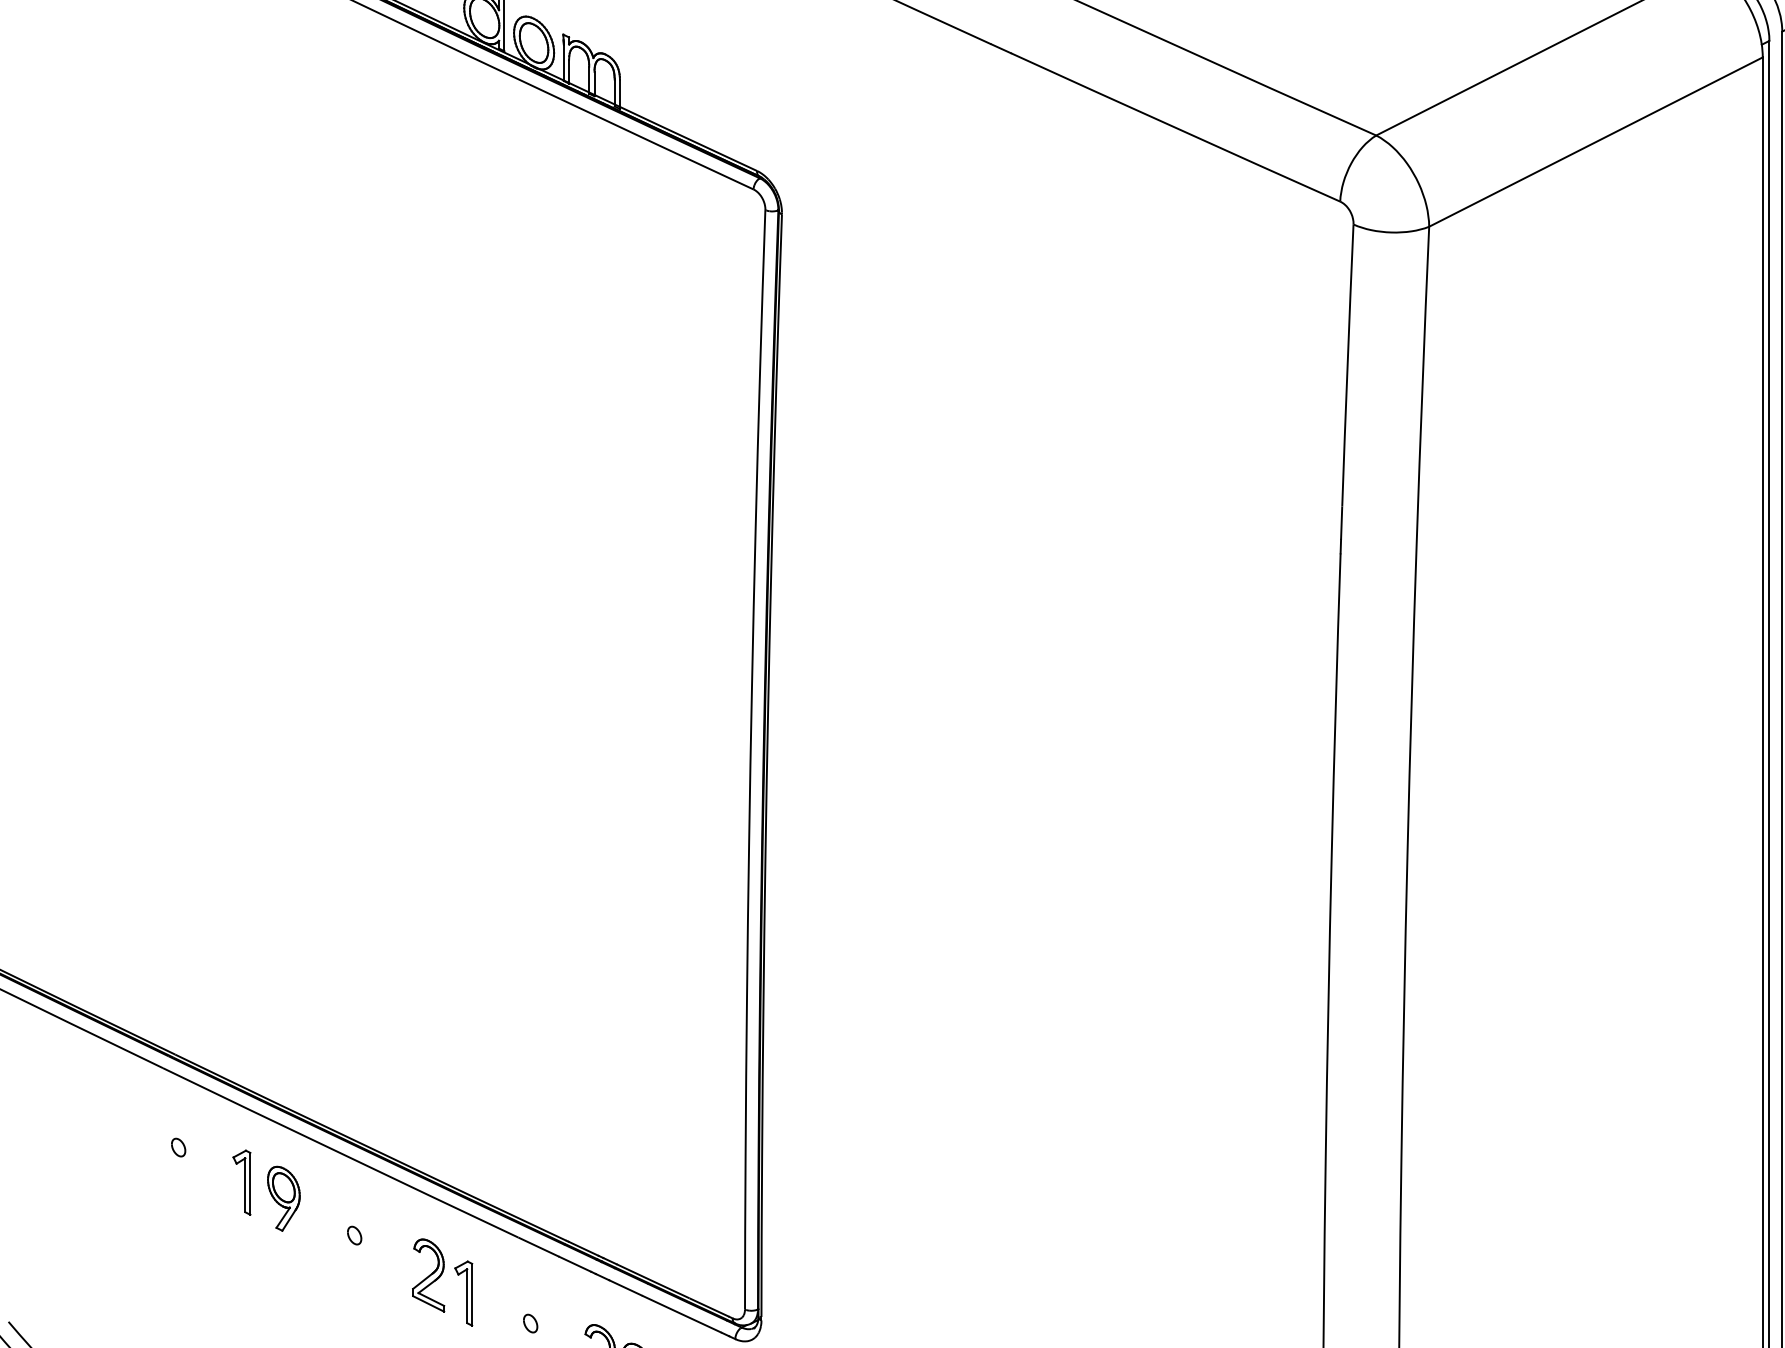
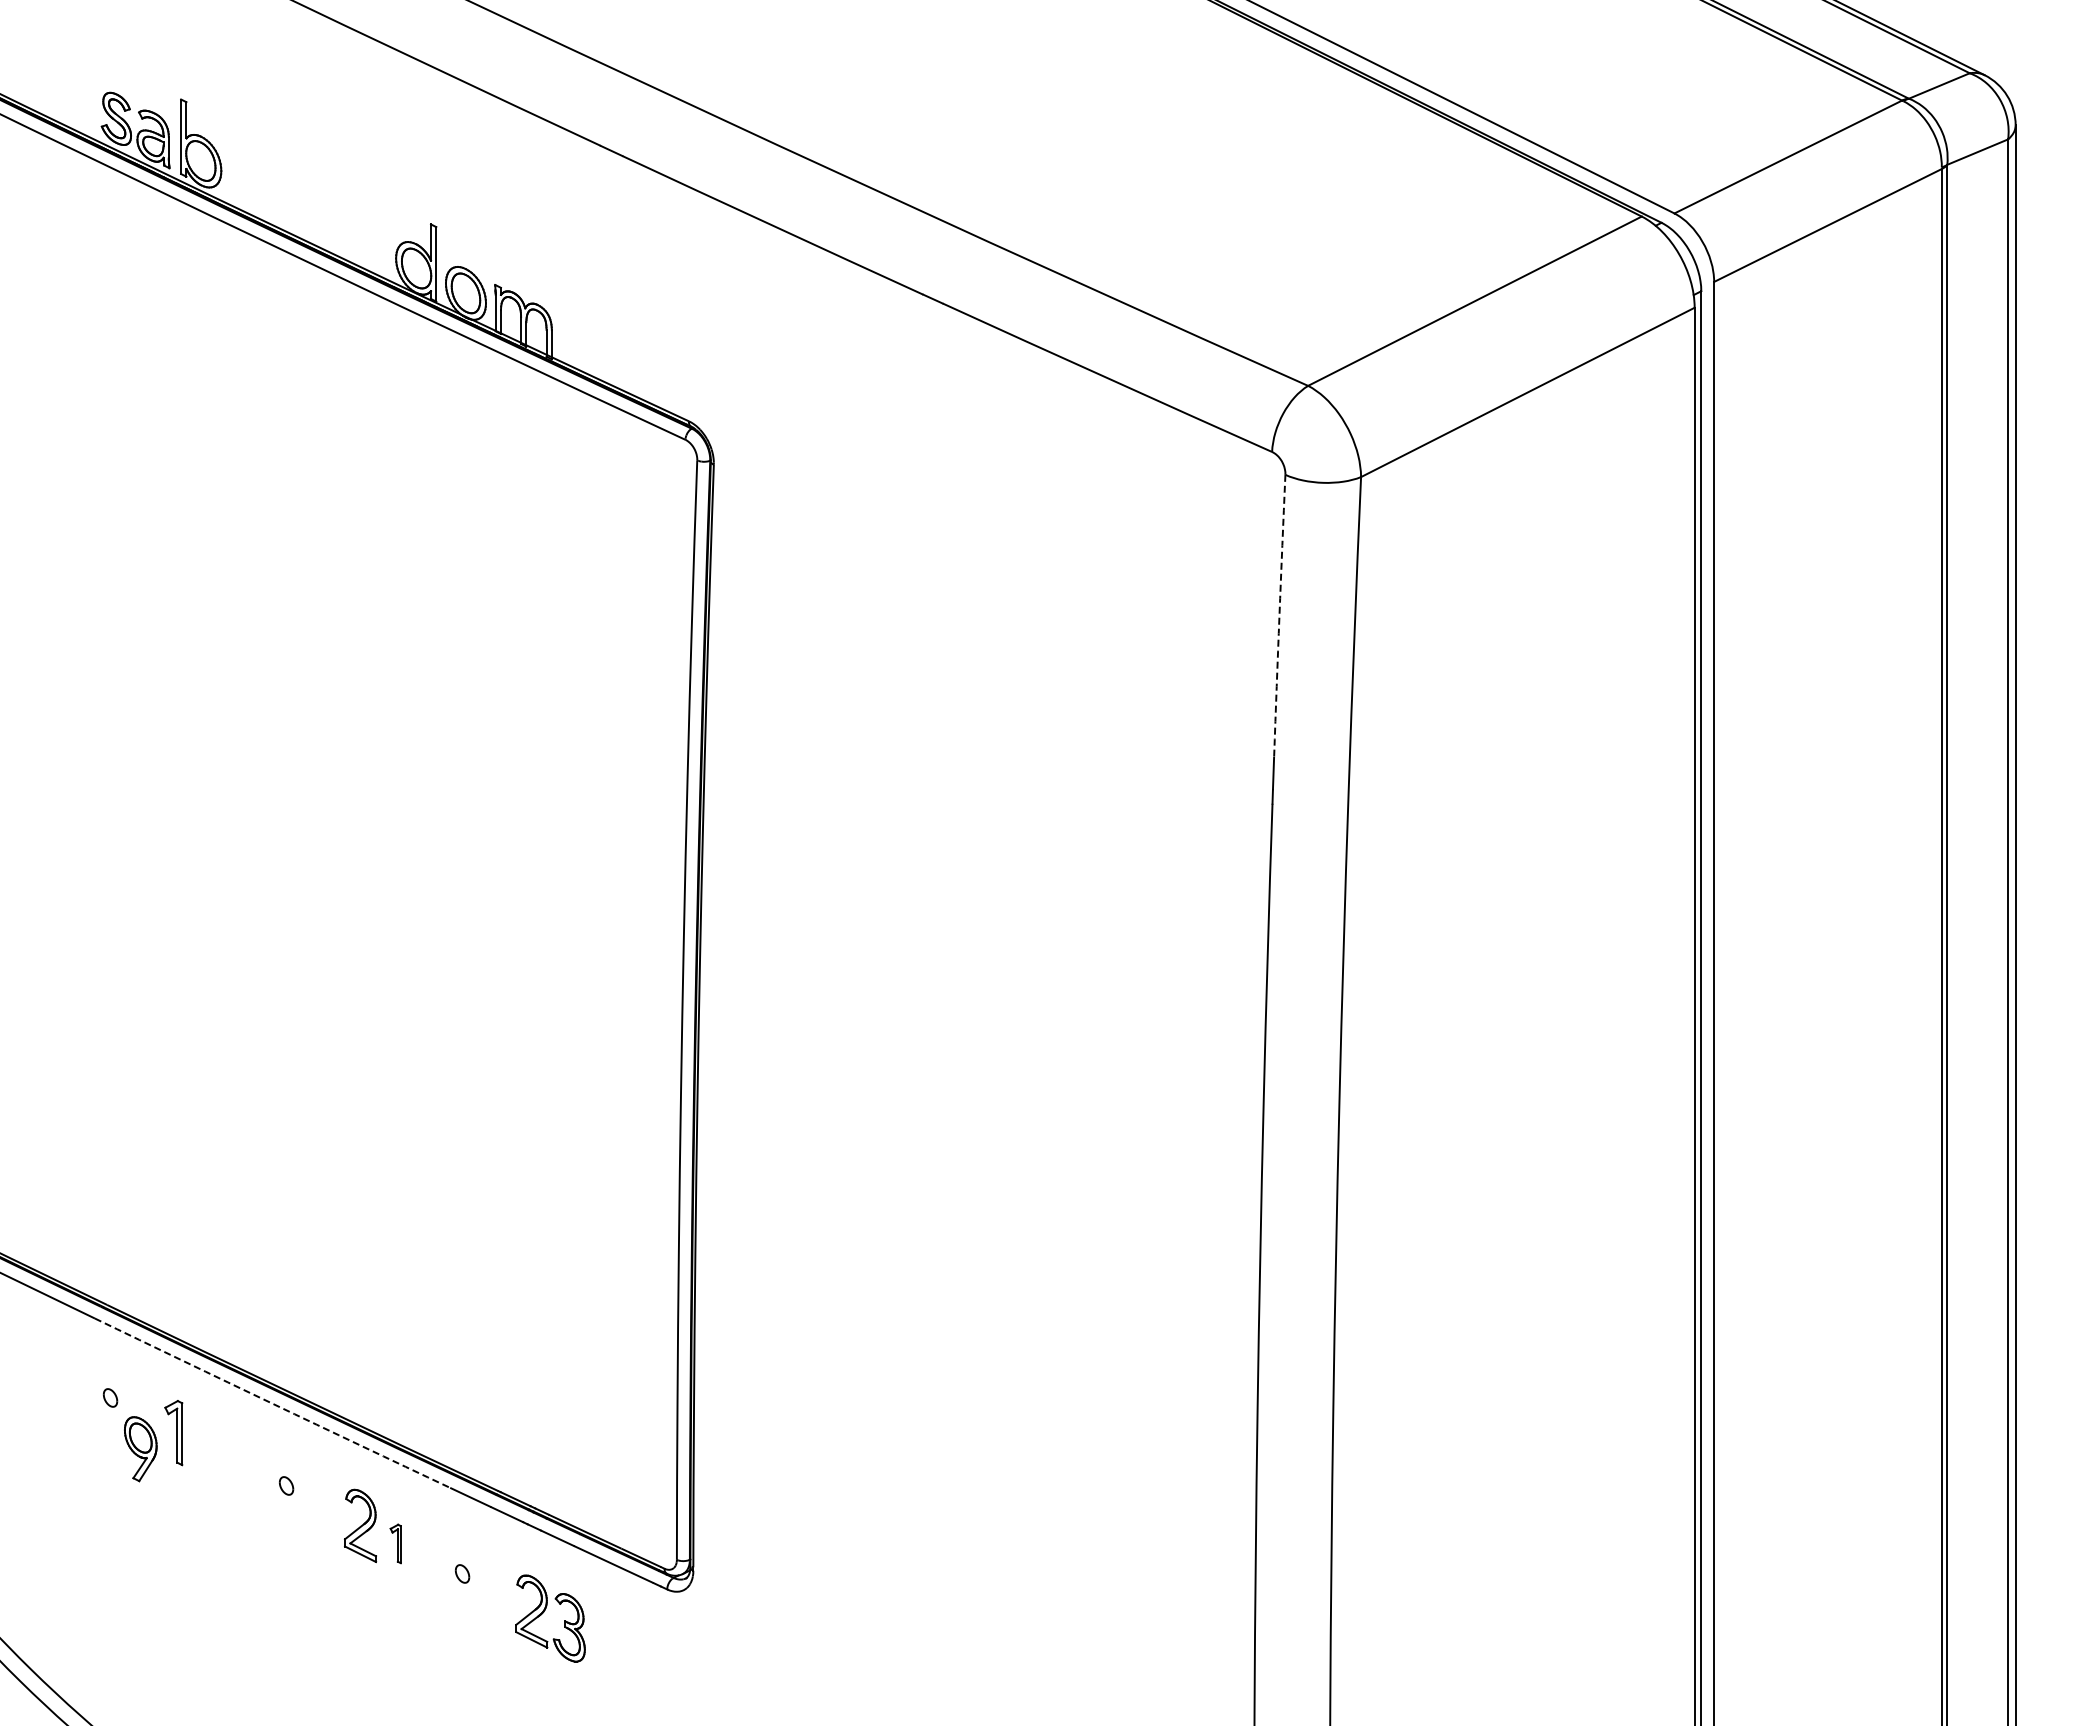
arc: (1347, 365) -> (1279, 615), solid -> dashed
arc: (340, 1153) -> (272, 1403), solid -> dashed
part: (283, 1199) -> (140, 1449), moved
part: (463, 1293) -> (395, 1543), size x0.6

